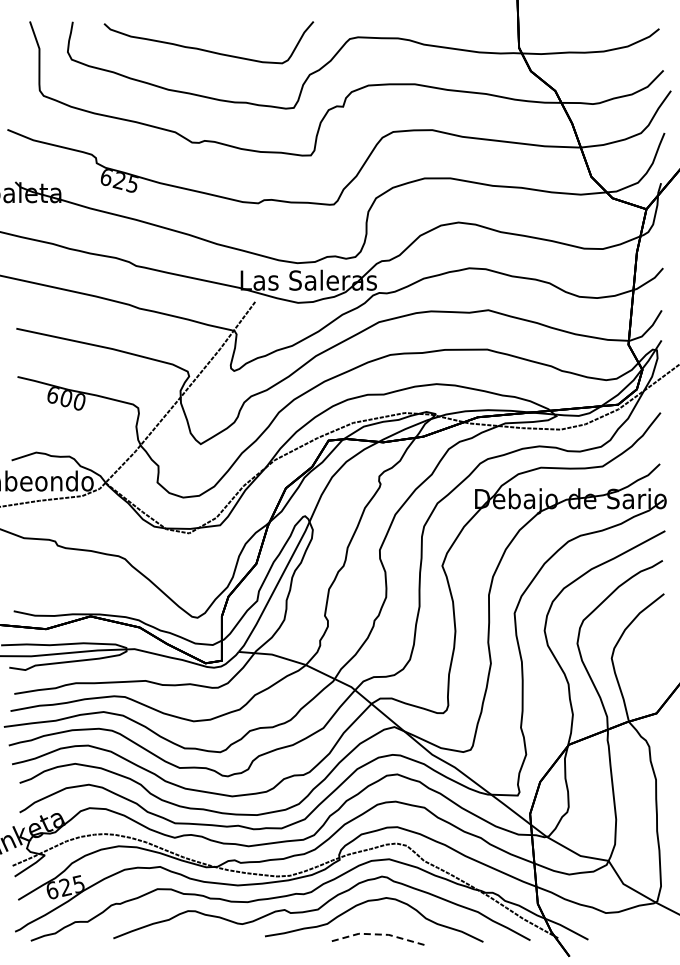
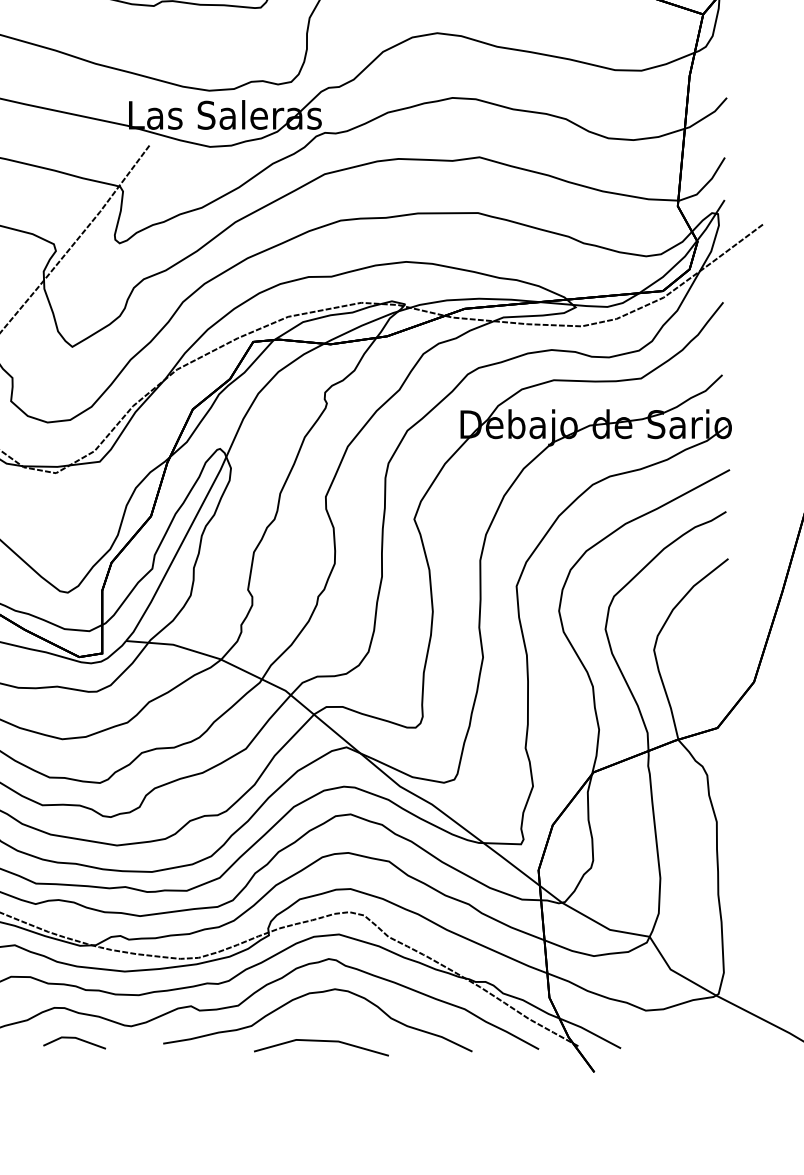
line: (202, 933) -> (74, 1039), added
line: (376, 934) -> (321, 1040), dashed -> solid

